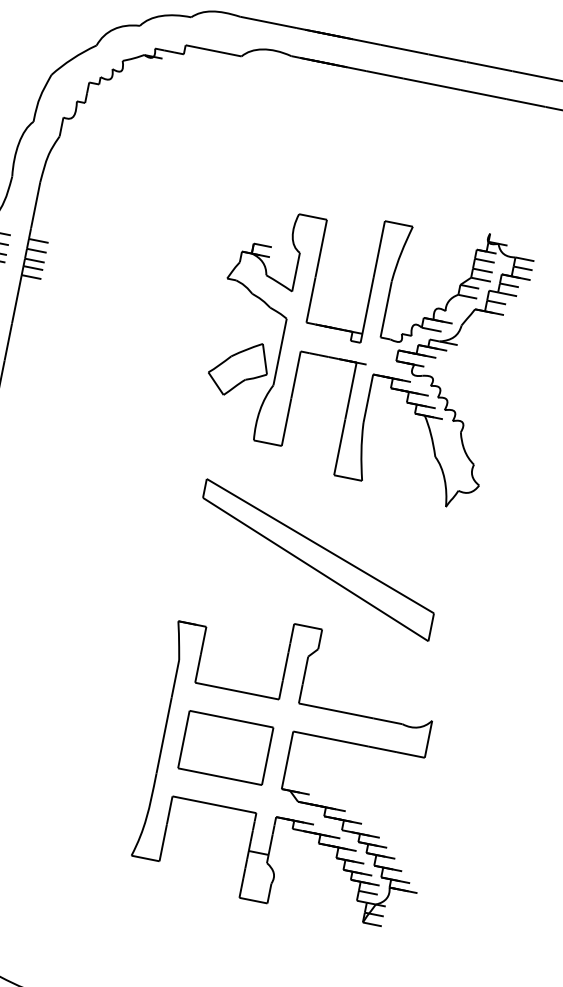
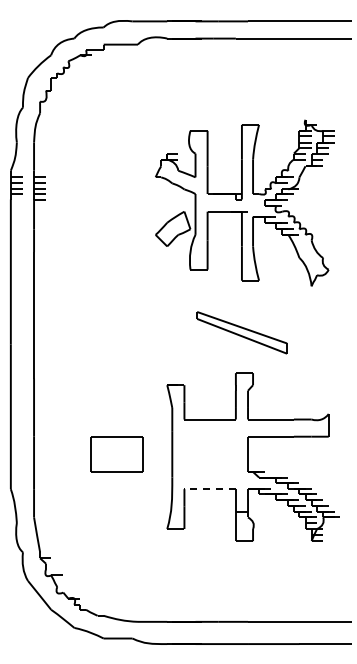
part: (316, 559) -> (241, 332), size x0.6
part: (224, 747) -> (116, 454), moved
line: (214, 805) -> (210, 489), solid -> dashed

